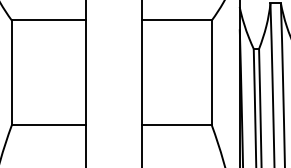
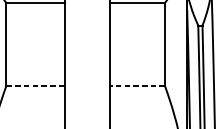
line: (49, 125) -> (36, 86), solid -> dashed
line: (176, 125) -> (136, 86), solid -> dashed

